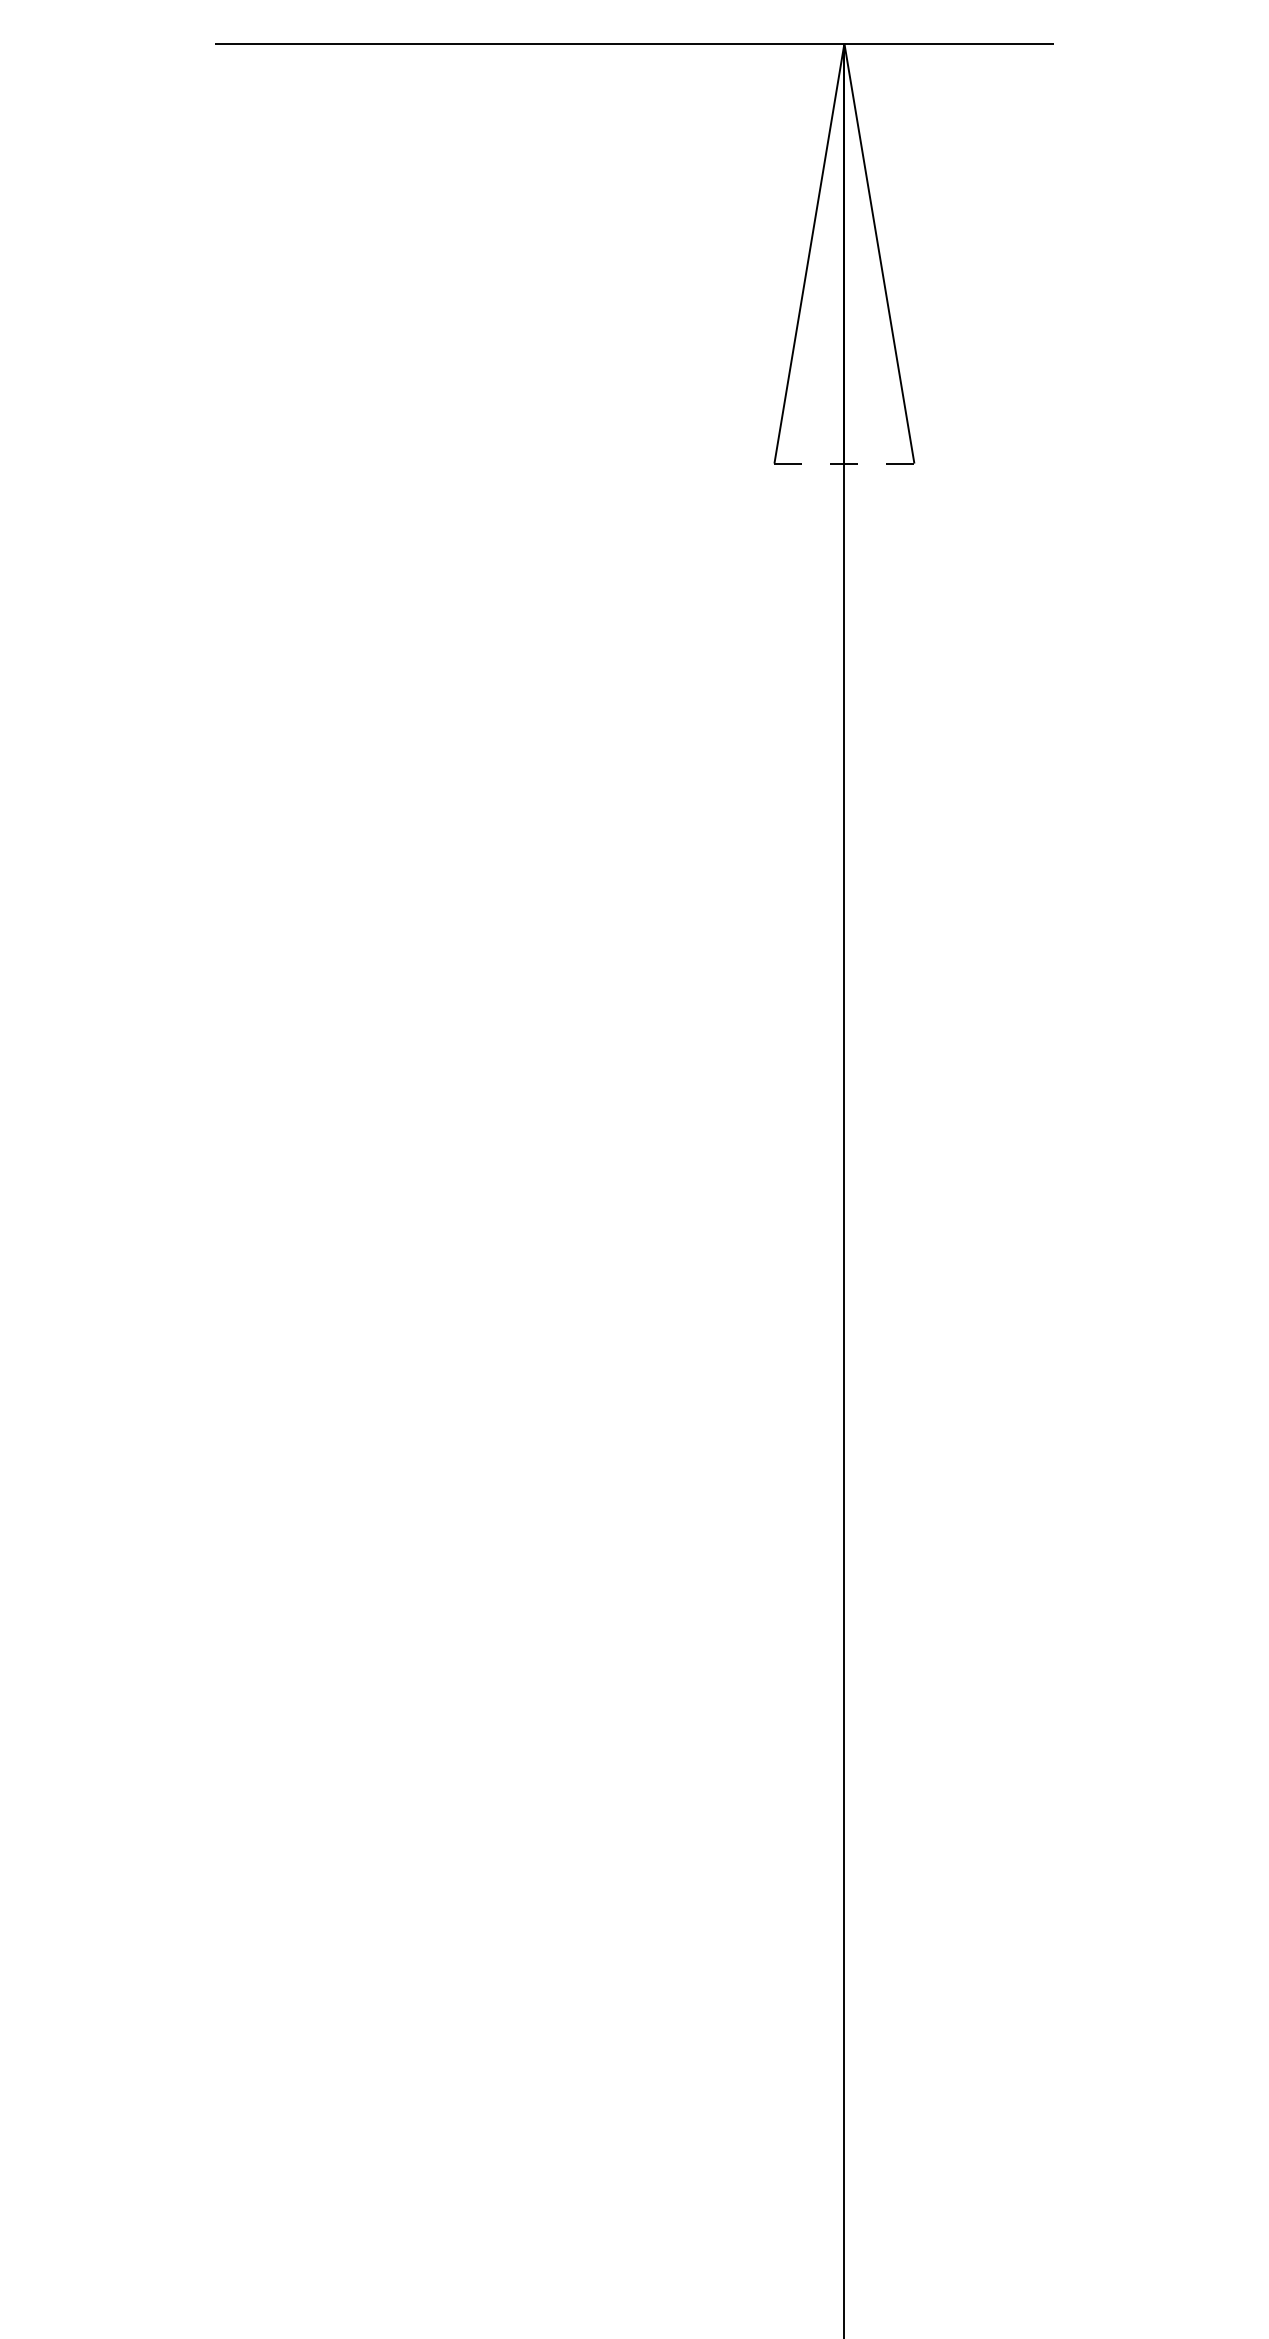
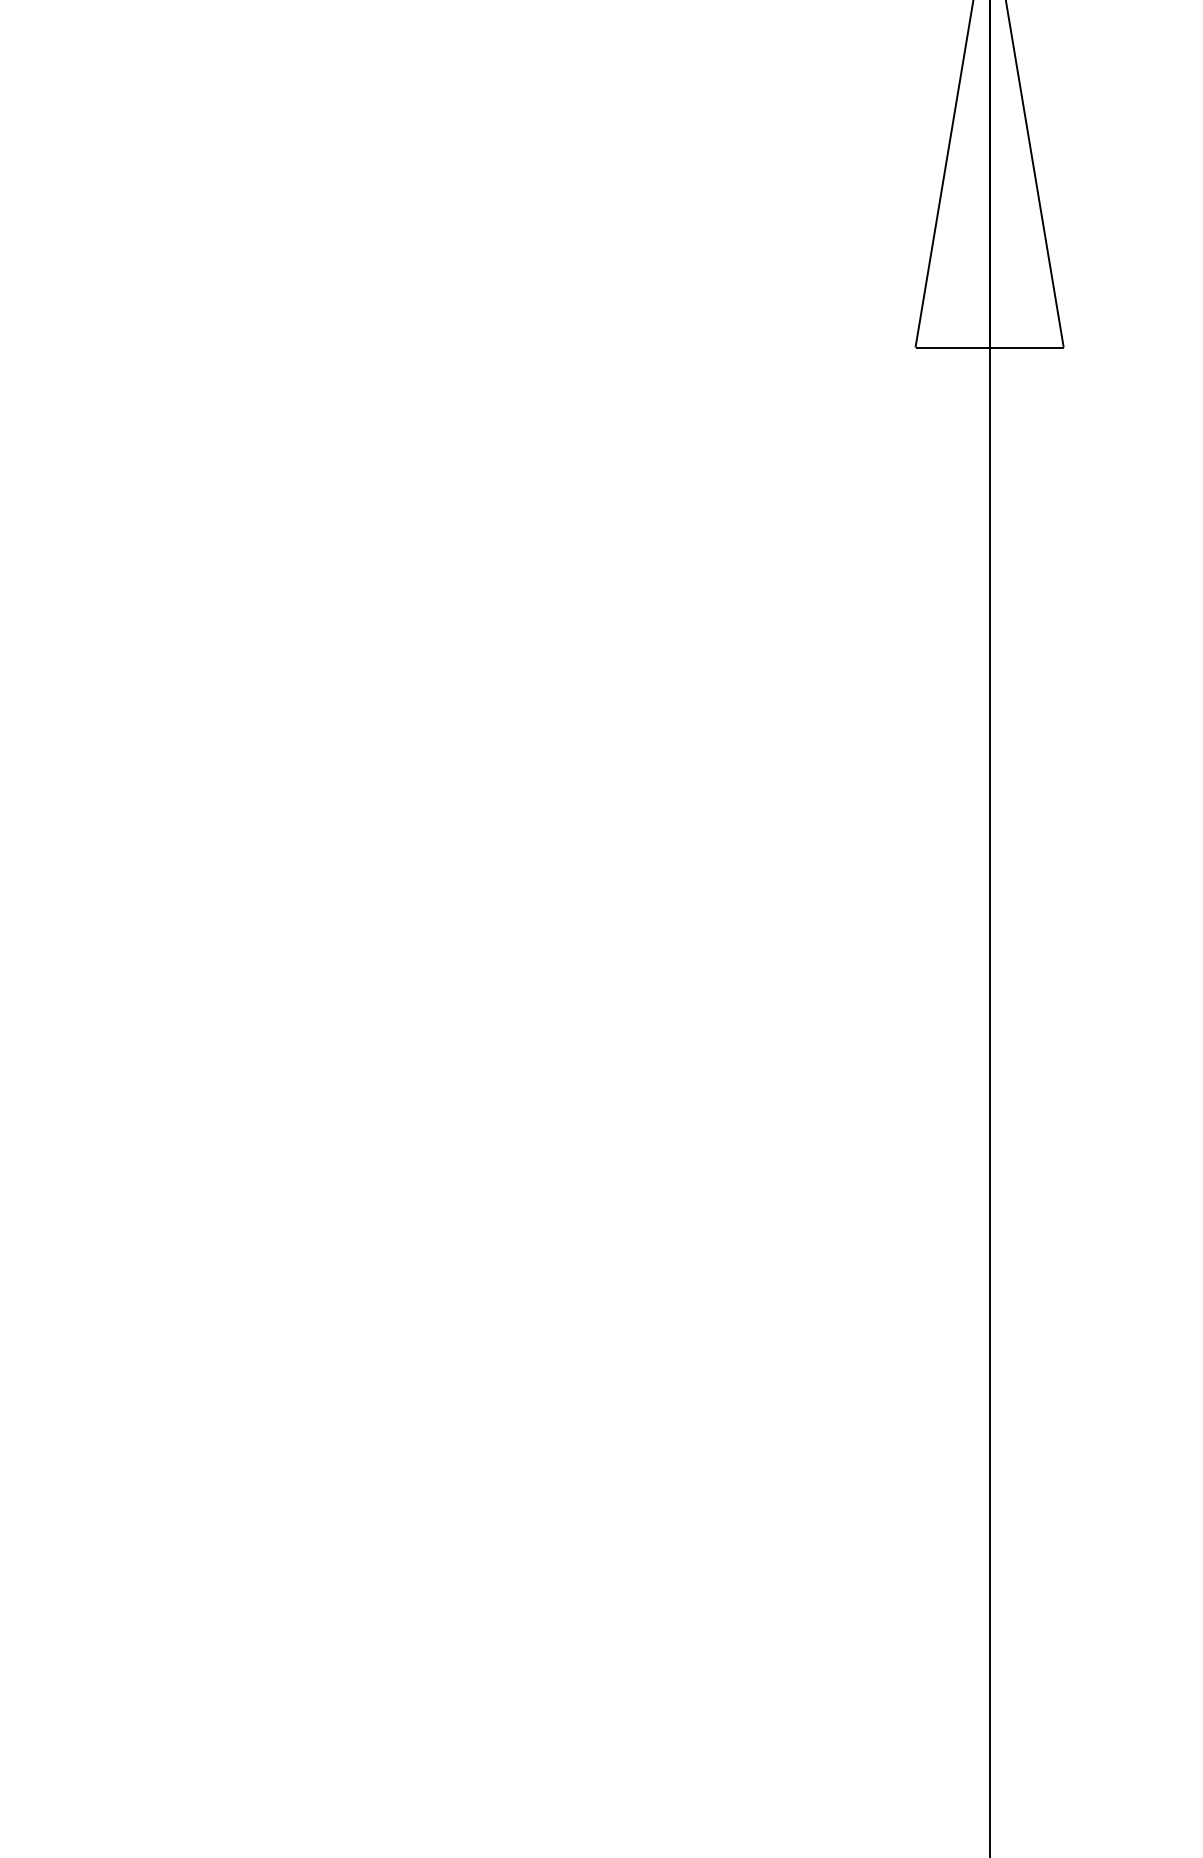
line: (844, 463) -> (989, 347), dashed -> solid

